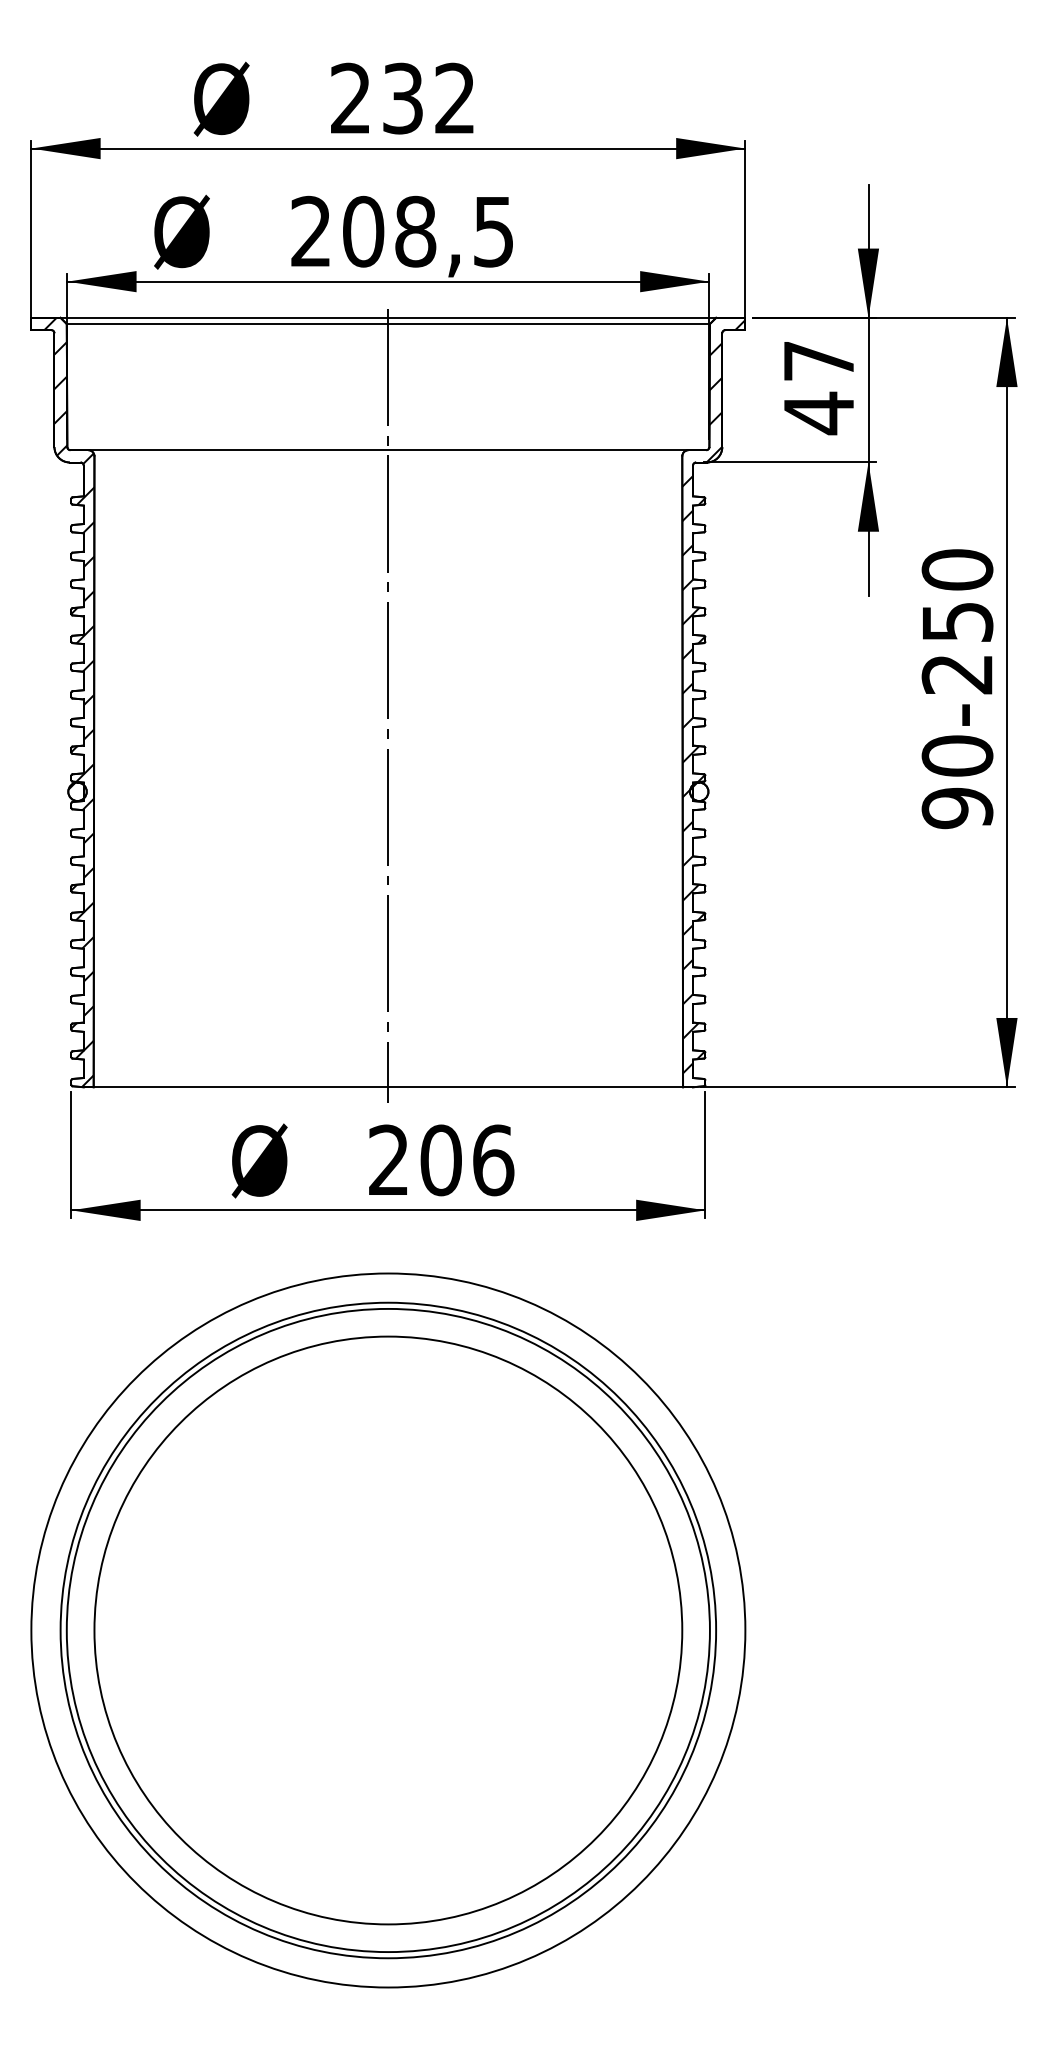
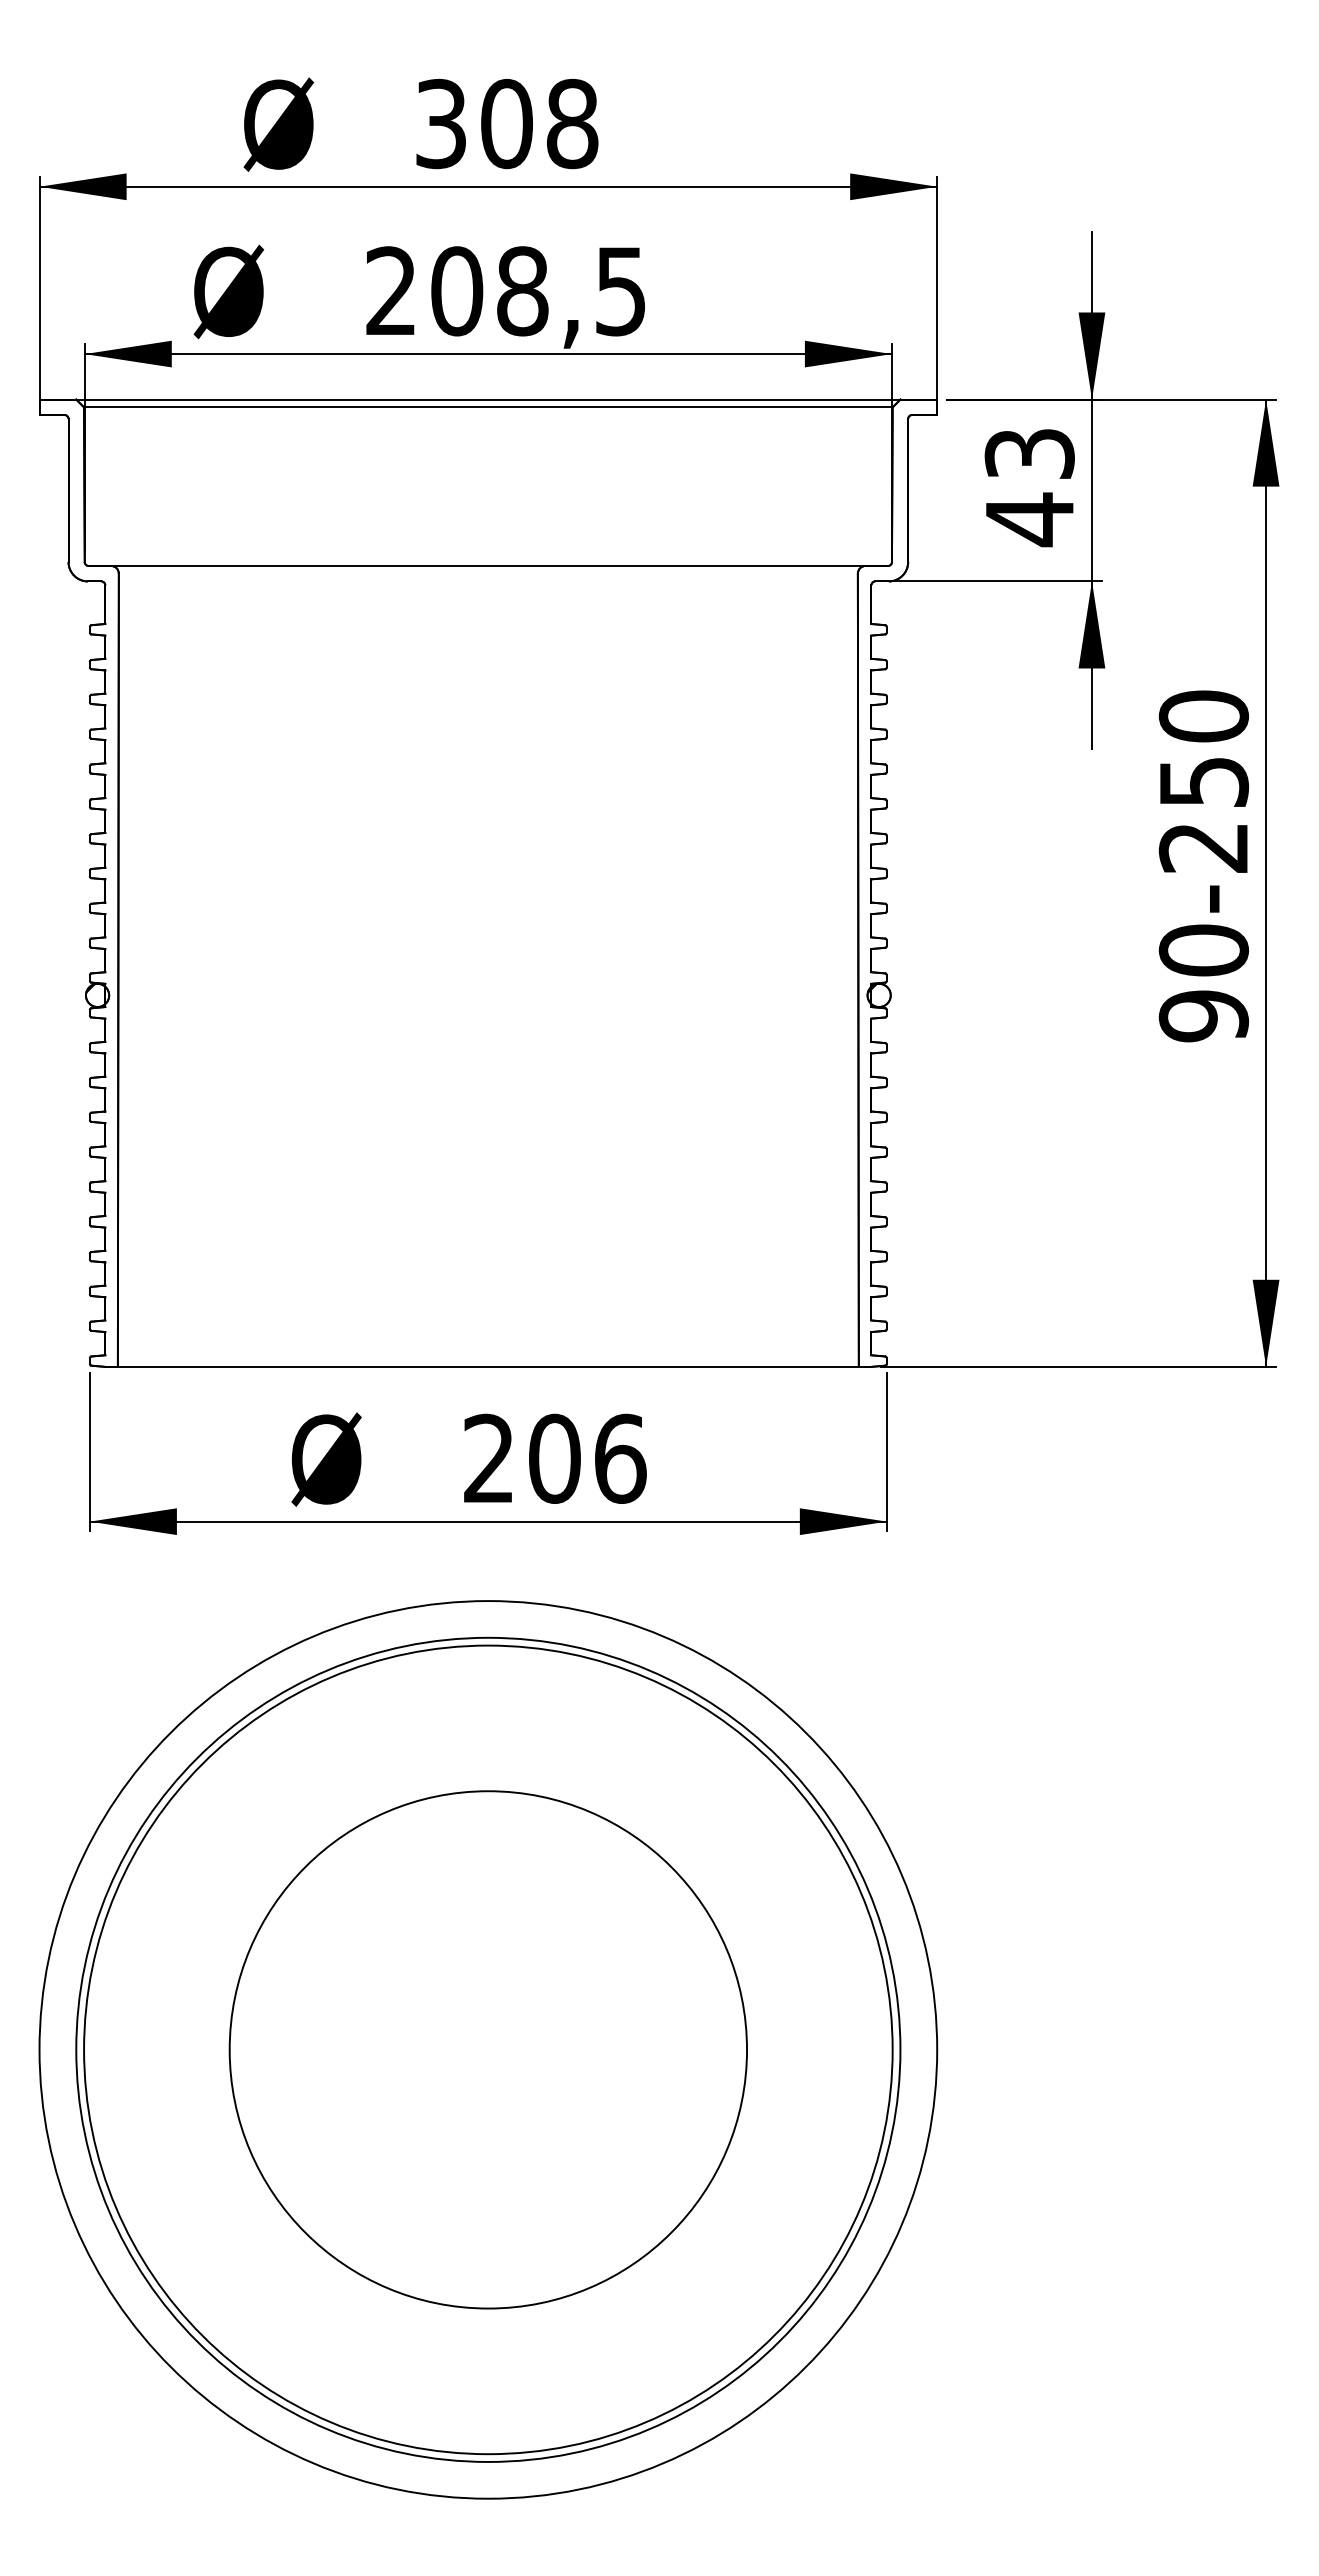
text: (403, 98) -> (507, 123), 232 -> 308
text: (818, 360) -> (1029, 453), 47 -> 43
hatch: (713, 696) -> (897, 875), removed
hatch: (68, 701) -> (86, 882), removed
line: (388, 705) -> (488, 887), removed
circle: (387, 1630) -> (487, 2049), size x0.7

